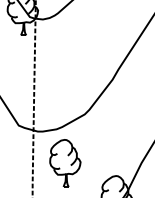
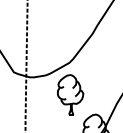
part: (65, 163) -> (70, 94), moved

